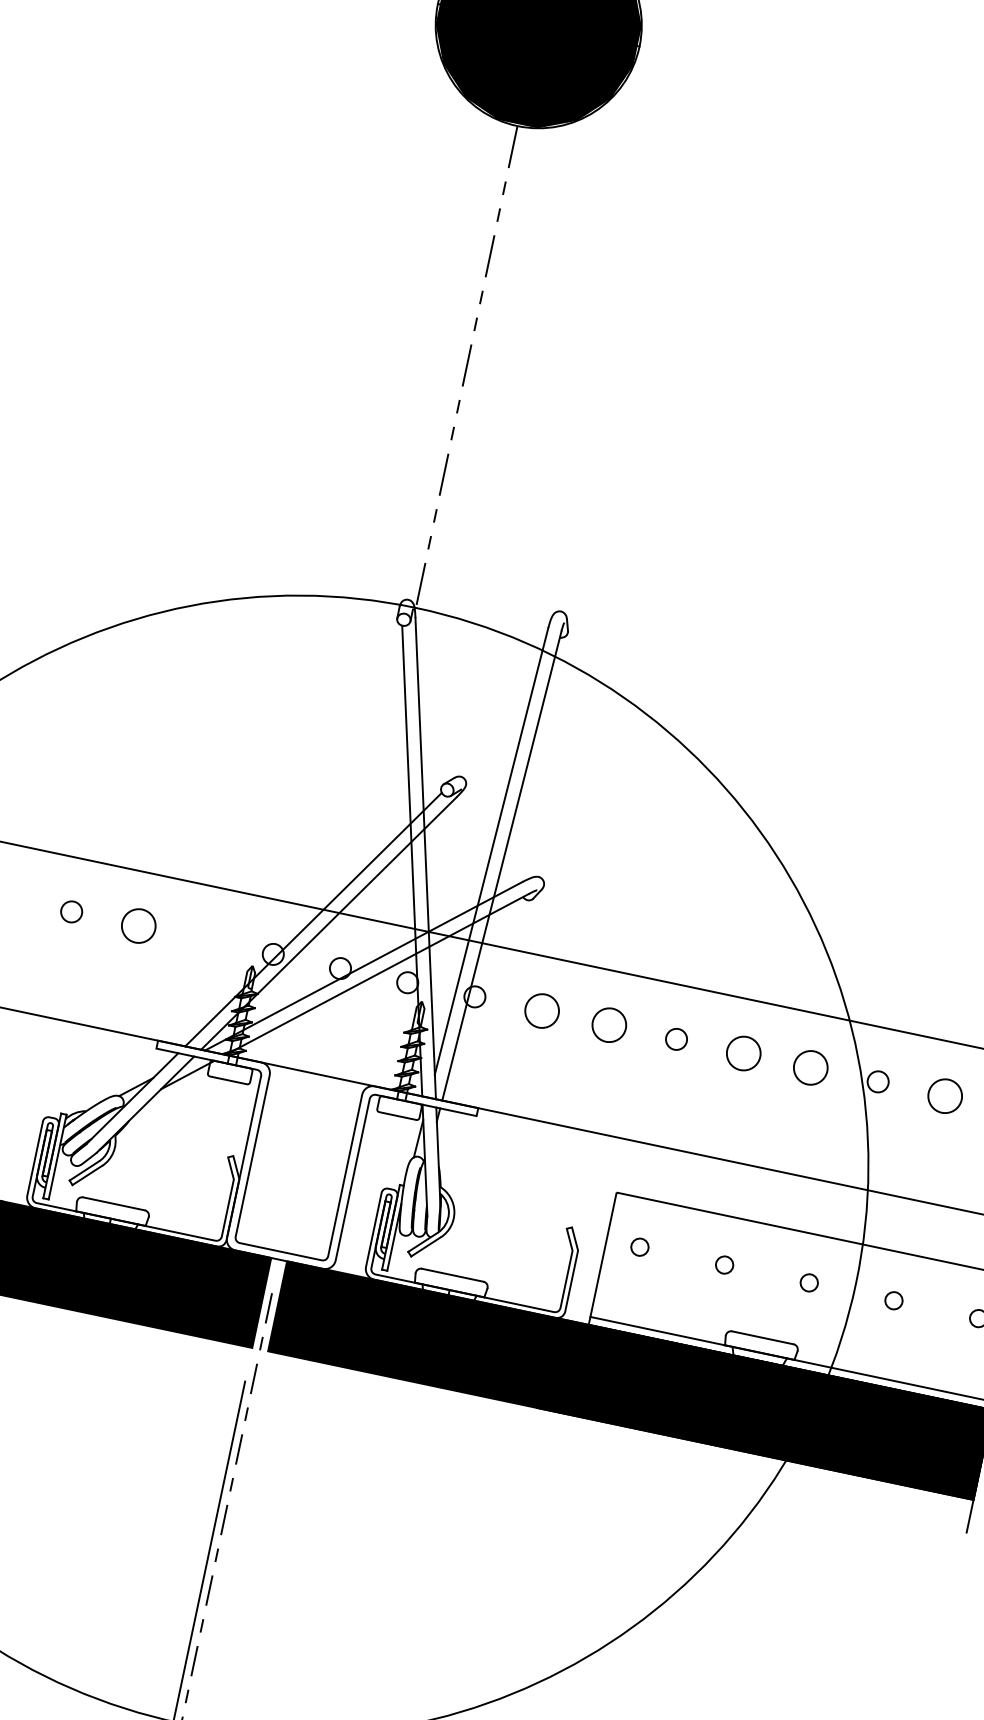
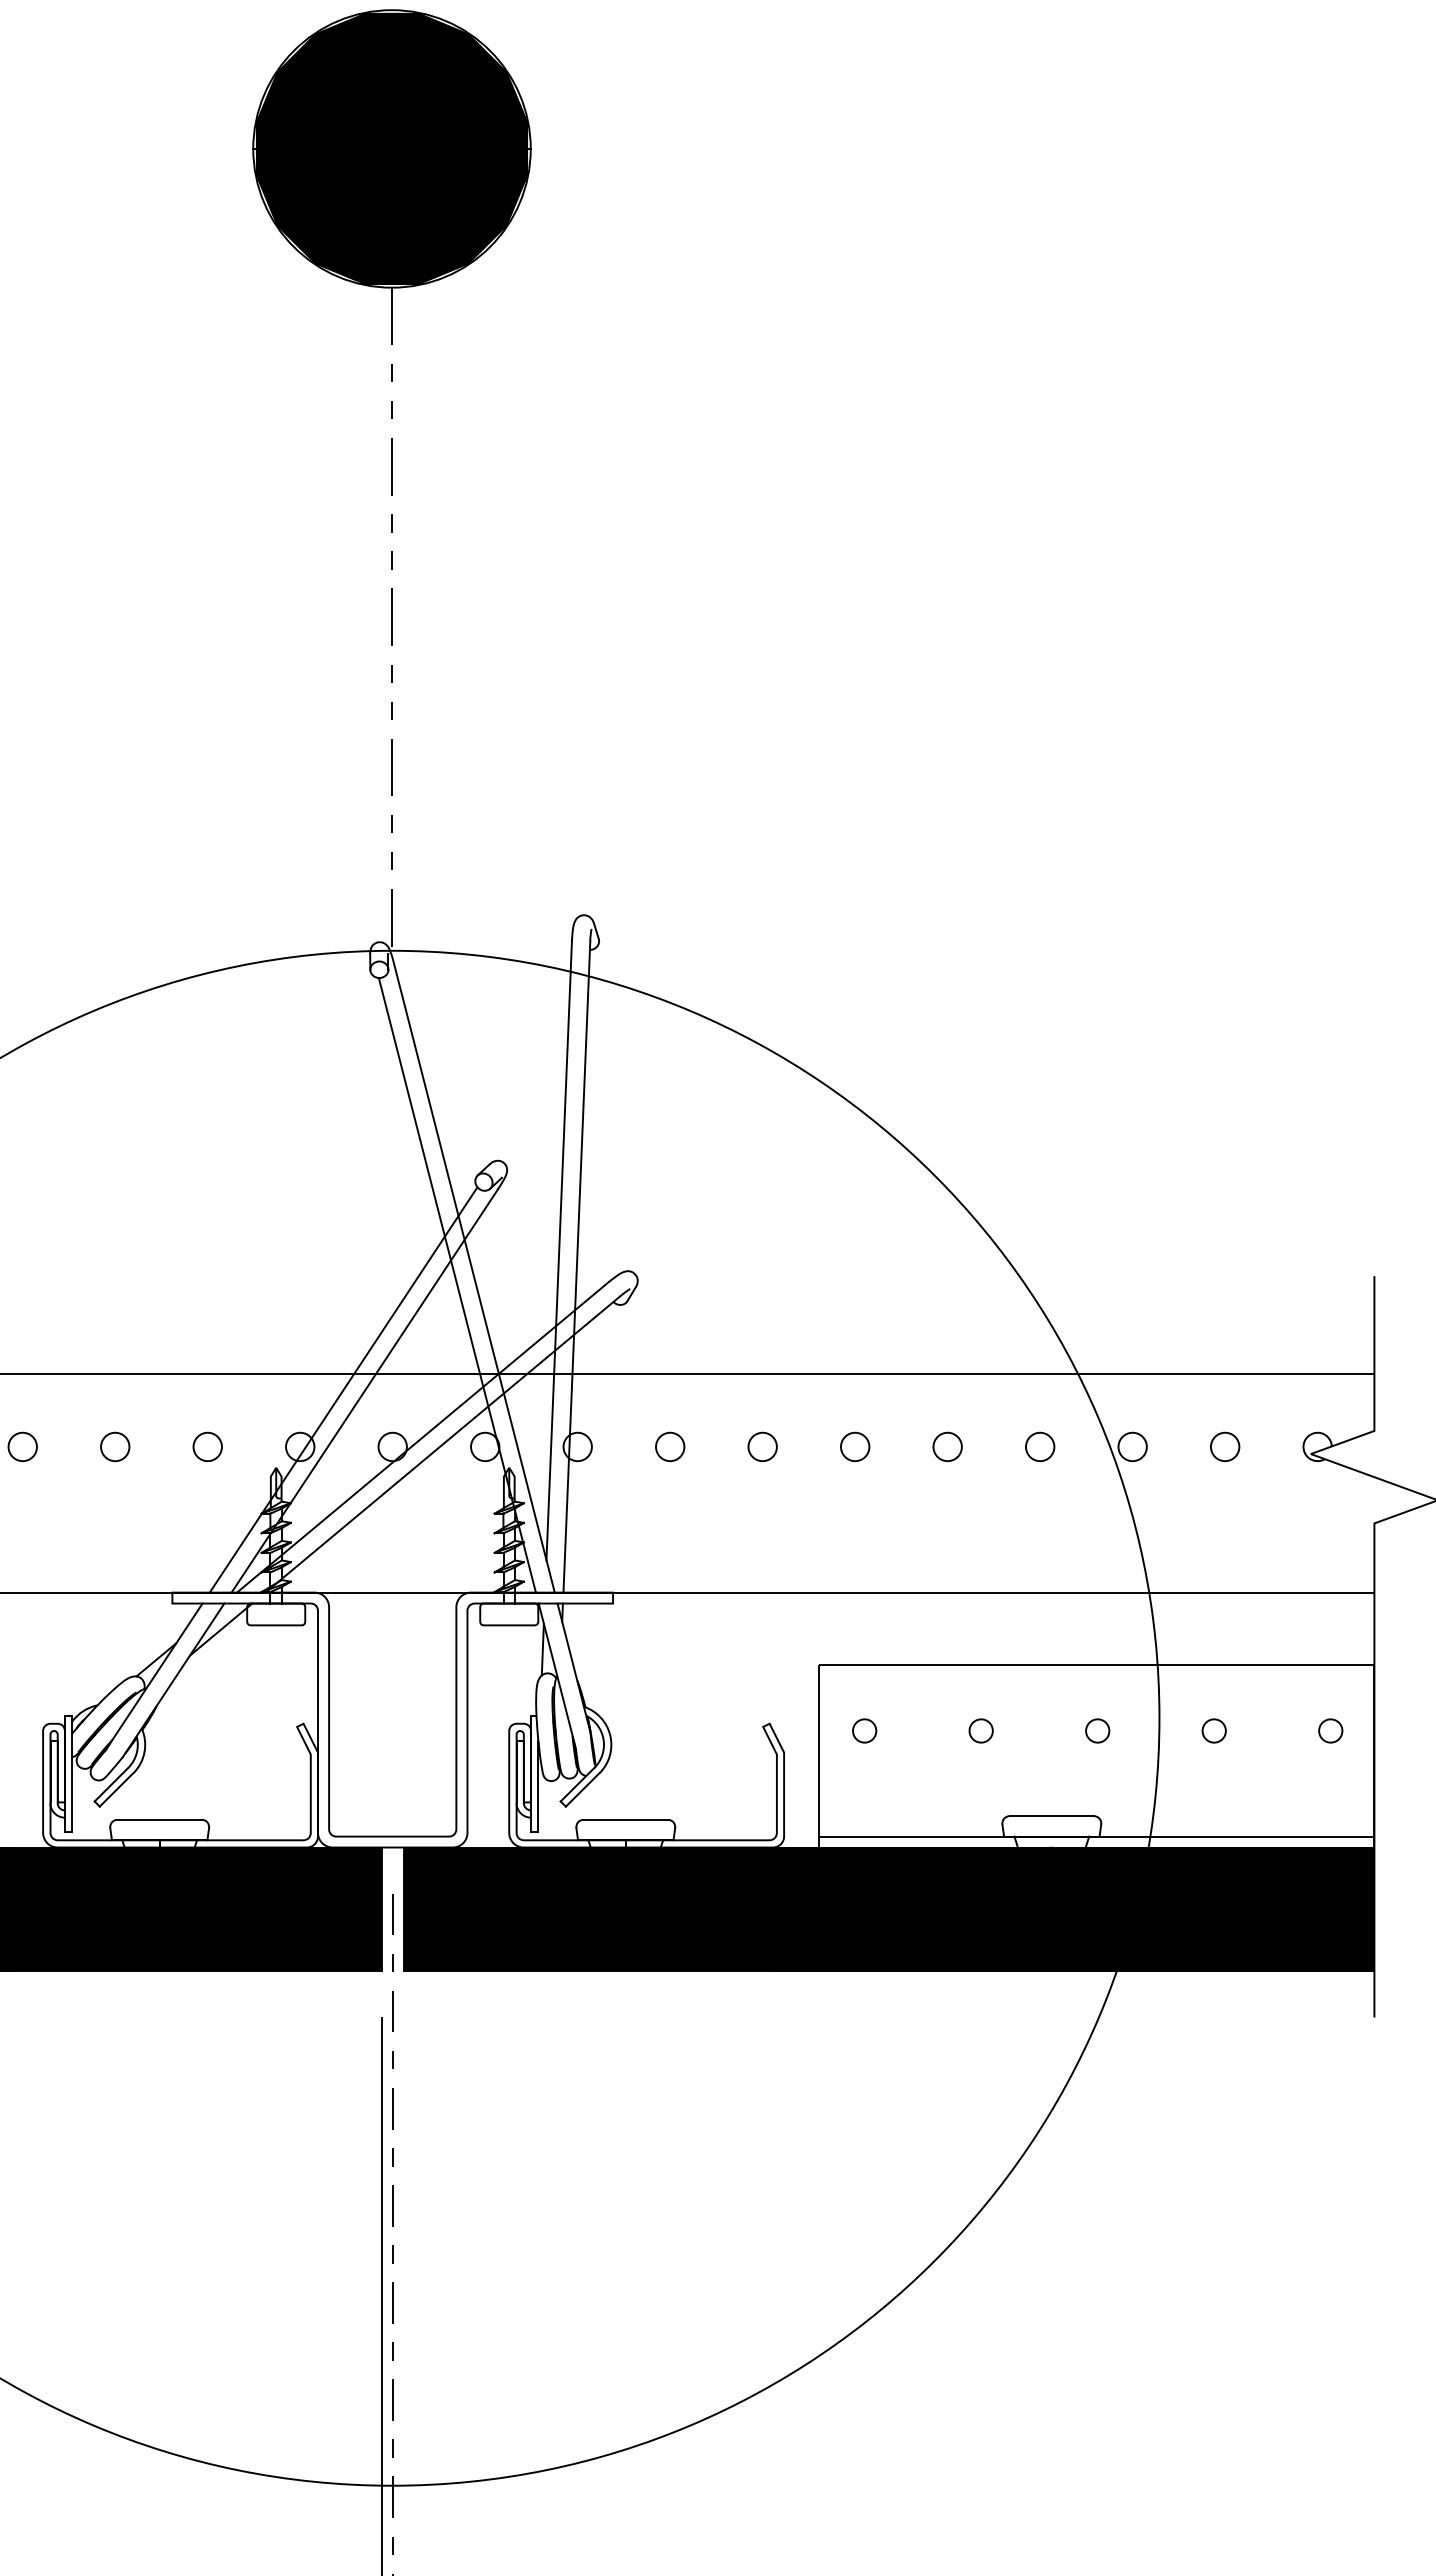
circle: (139, 925) -> (115, 1446), size x0.62
circle: (205, 939) -> (207, 1446), added
circle: (542, 1010) -> (670, 1446), size x0.62
circle: (609, 1024) -> (762, 1446), size x0.62
circle: (743, 1053) -> (947, 1446), size x0.62
circle: (811, 1067) -> (1040, 1446), size x0.62
circle: (945, 1095) -> (1225, 1446), size x0.62

